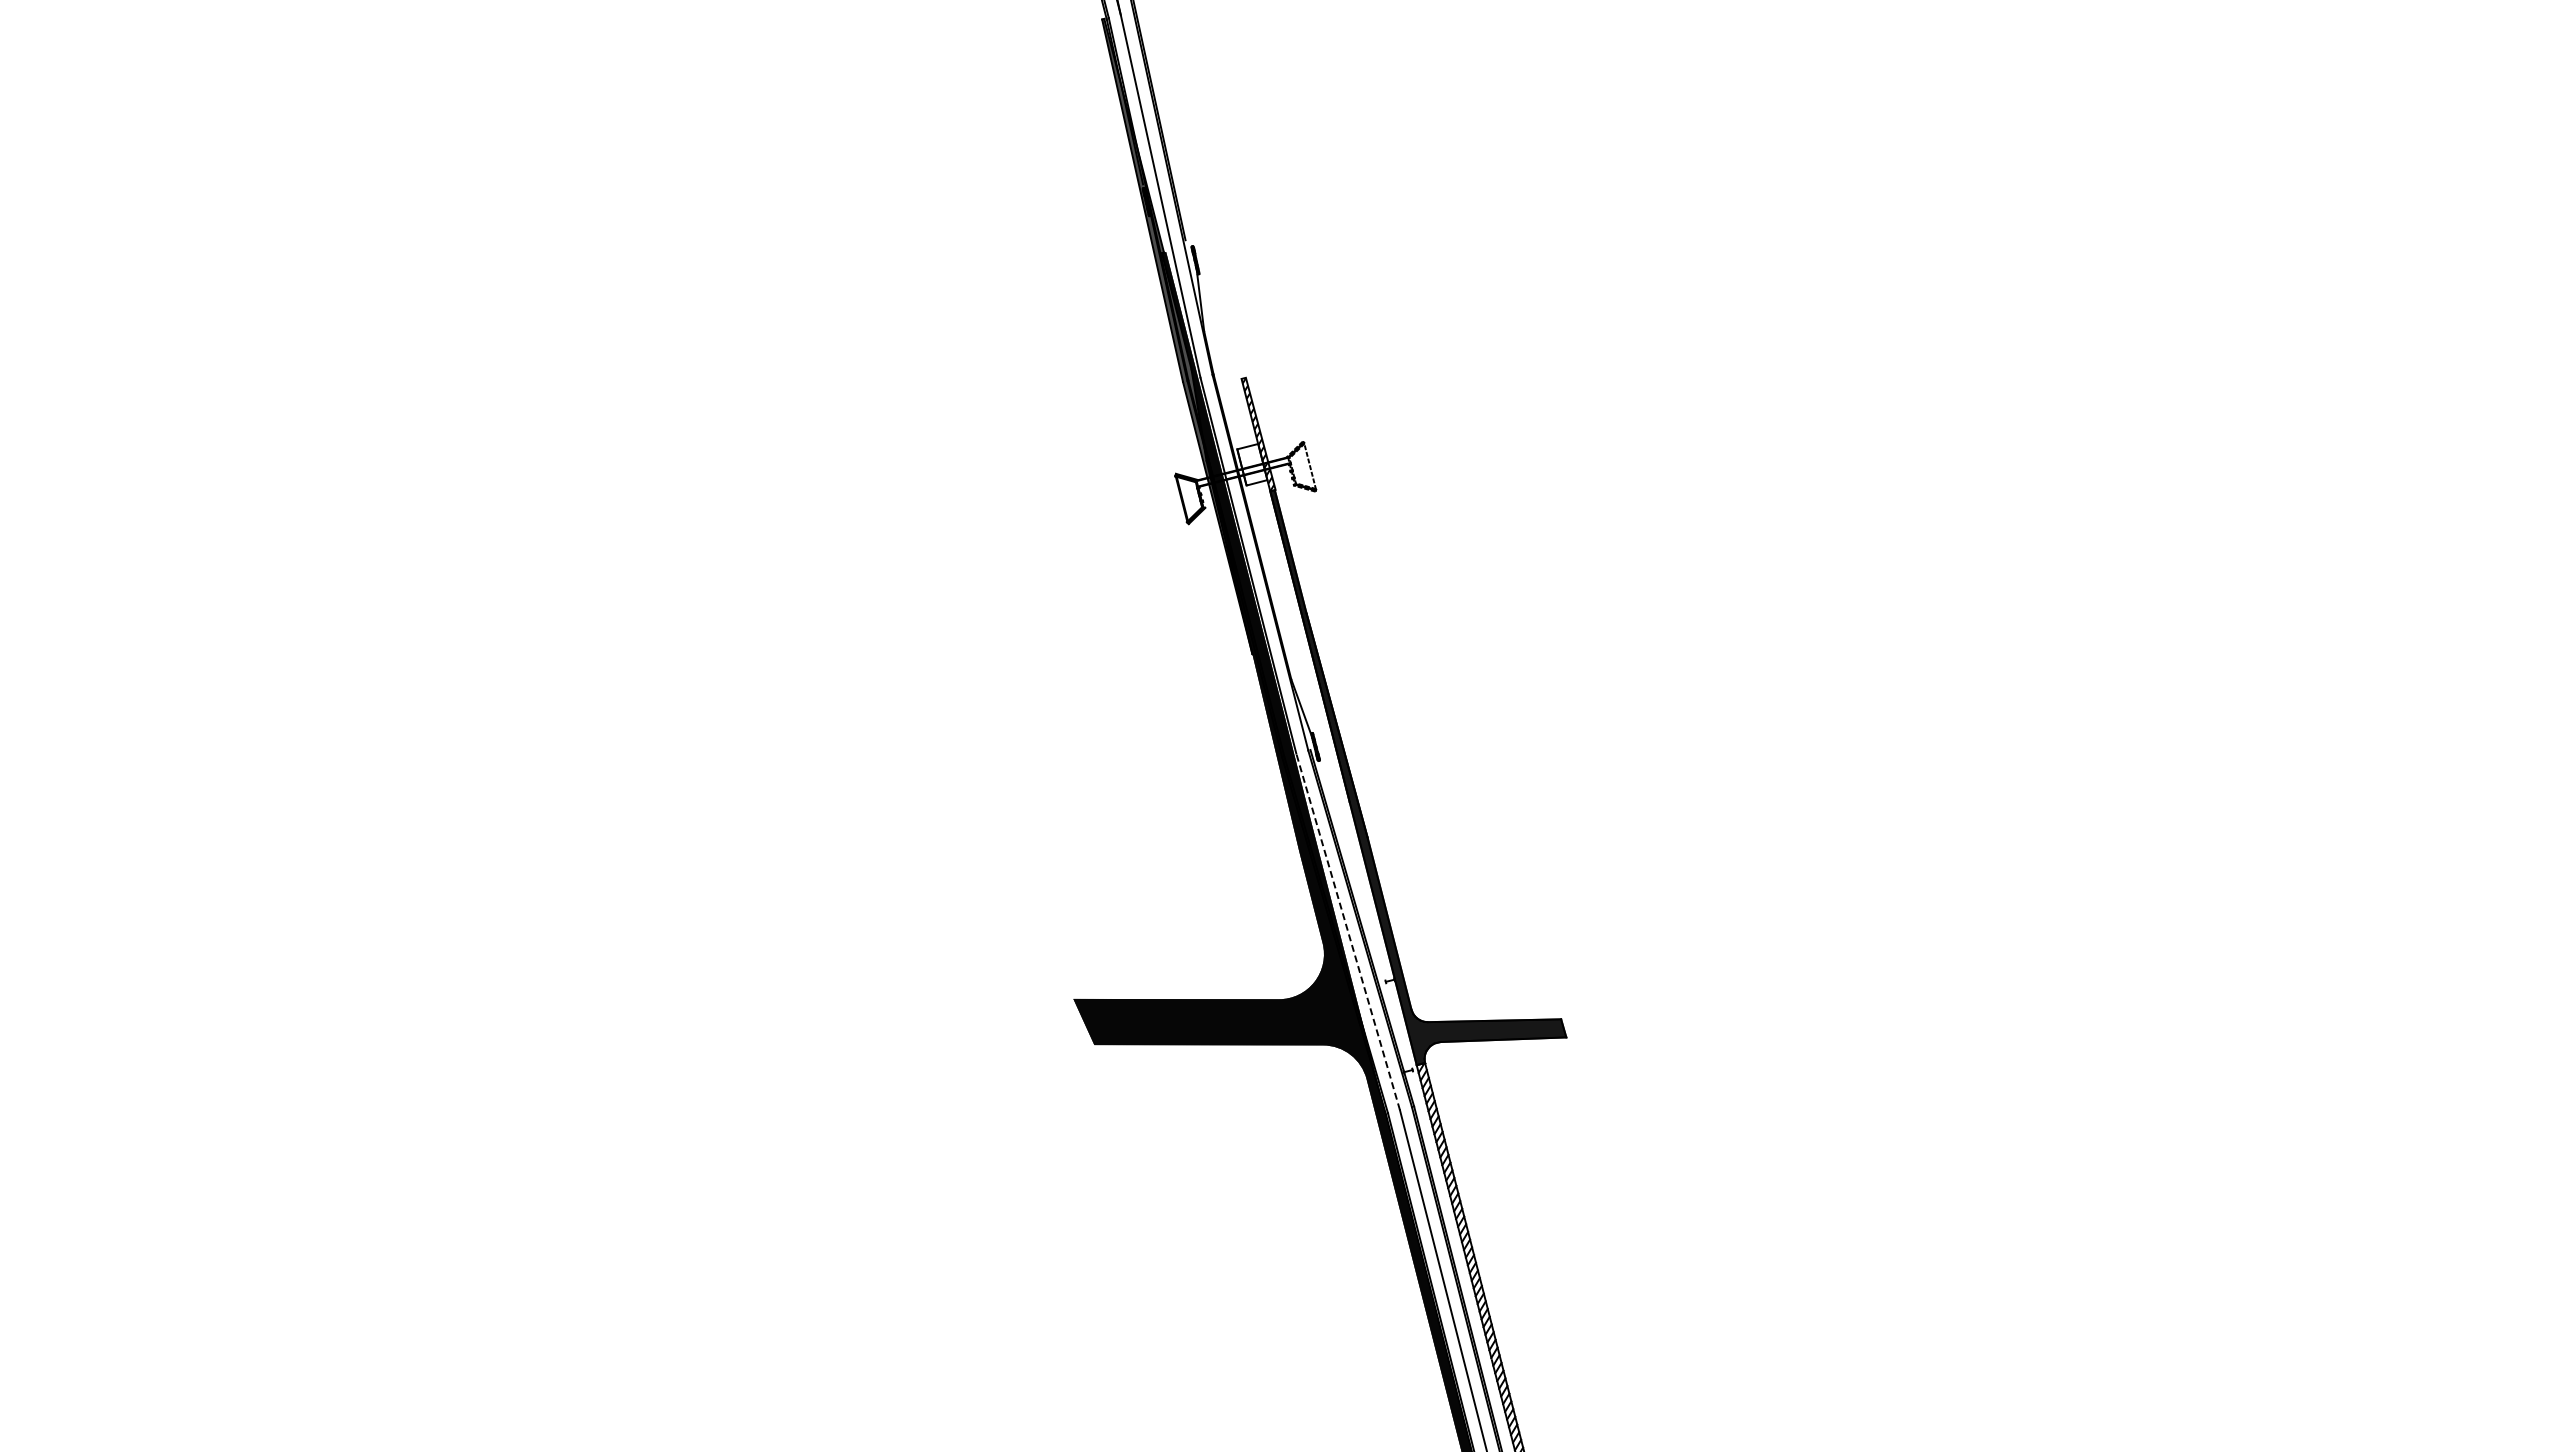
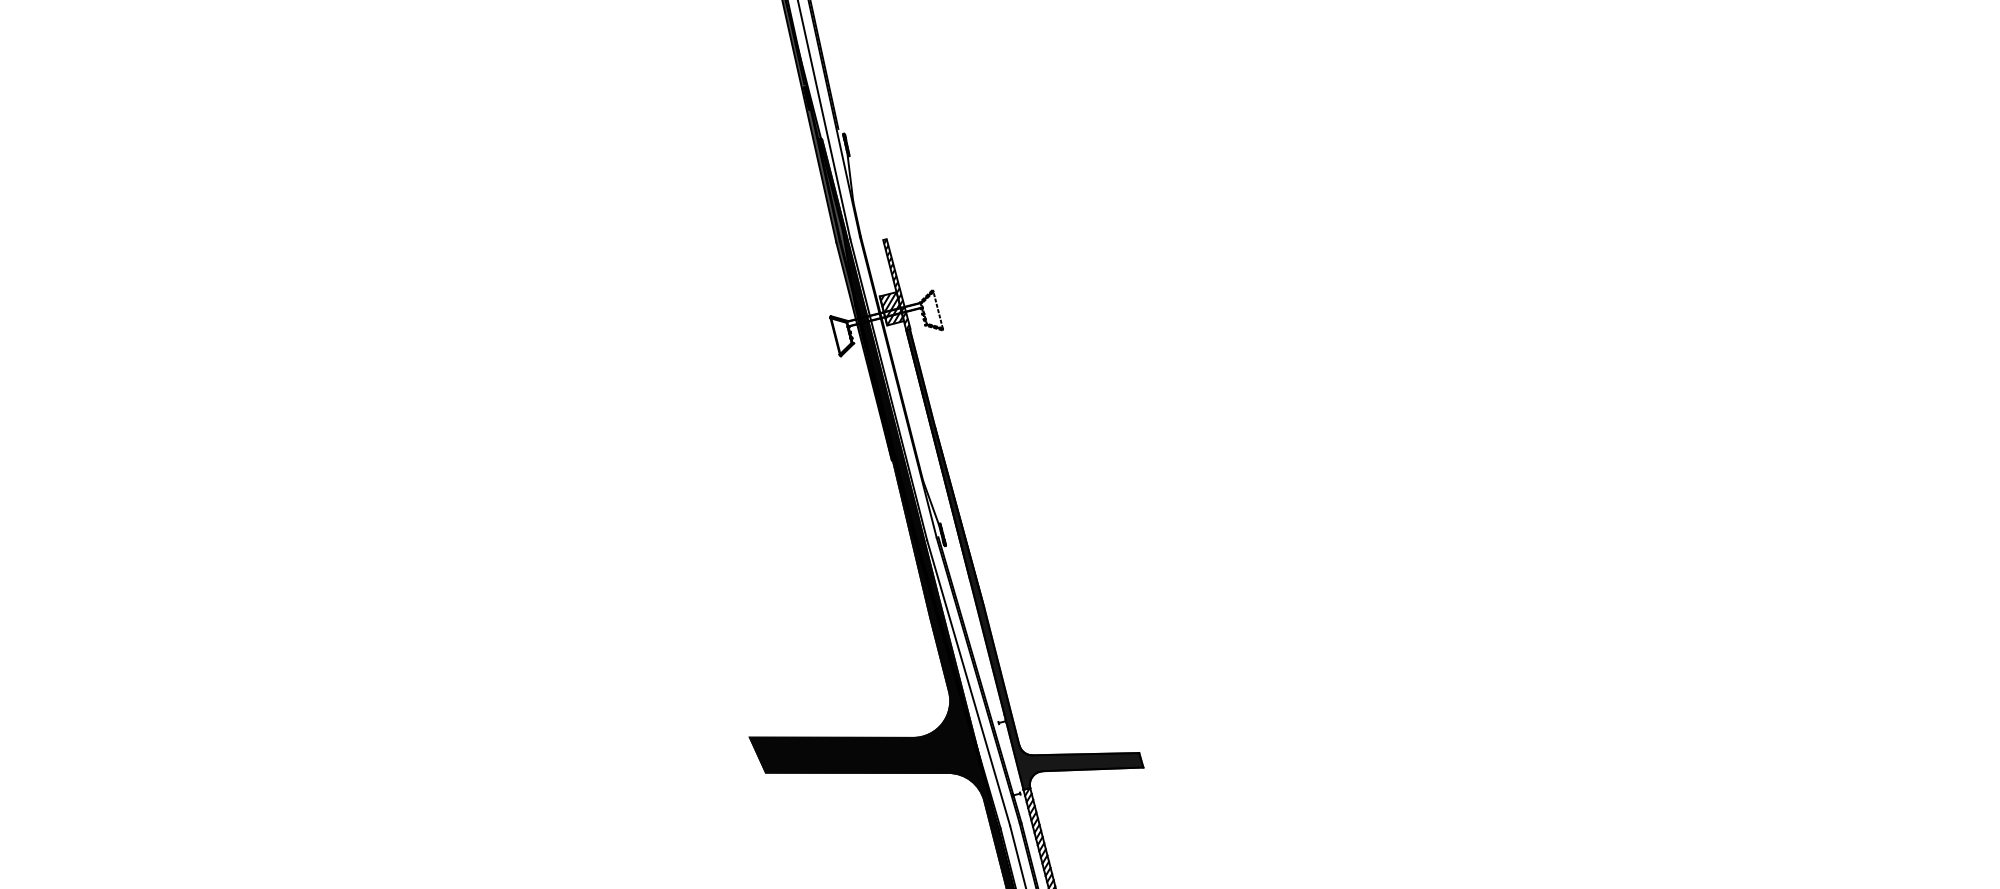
hatch: (1252, 464) -> (891, 308), added
line: (1348, 931) -> (968, 682), dashed -> solid

